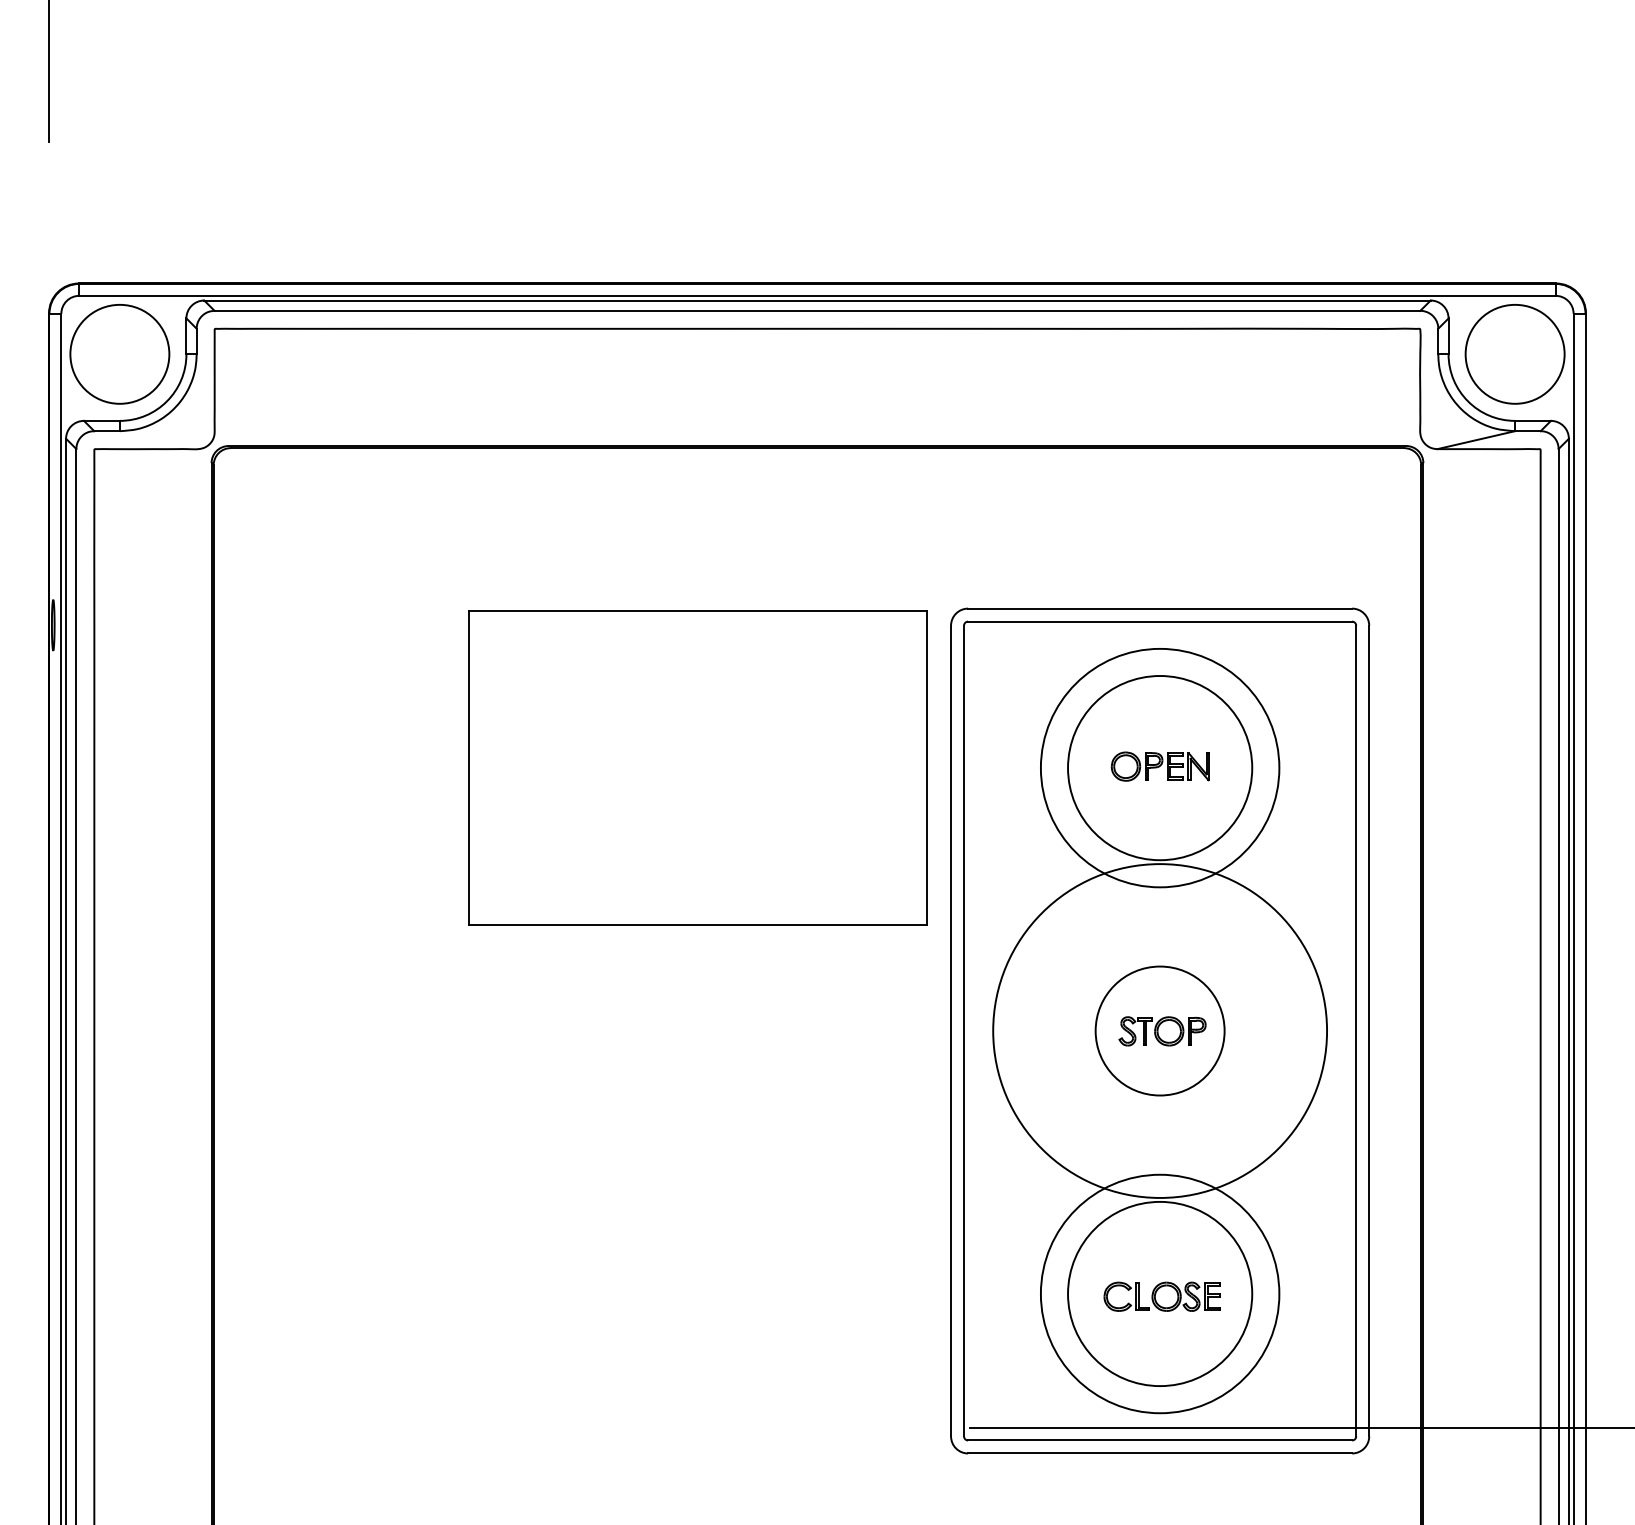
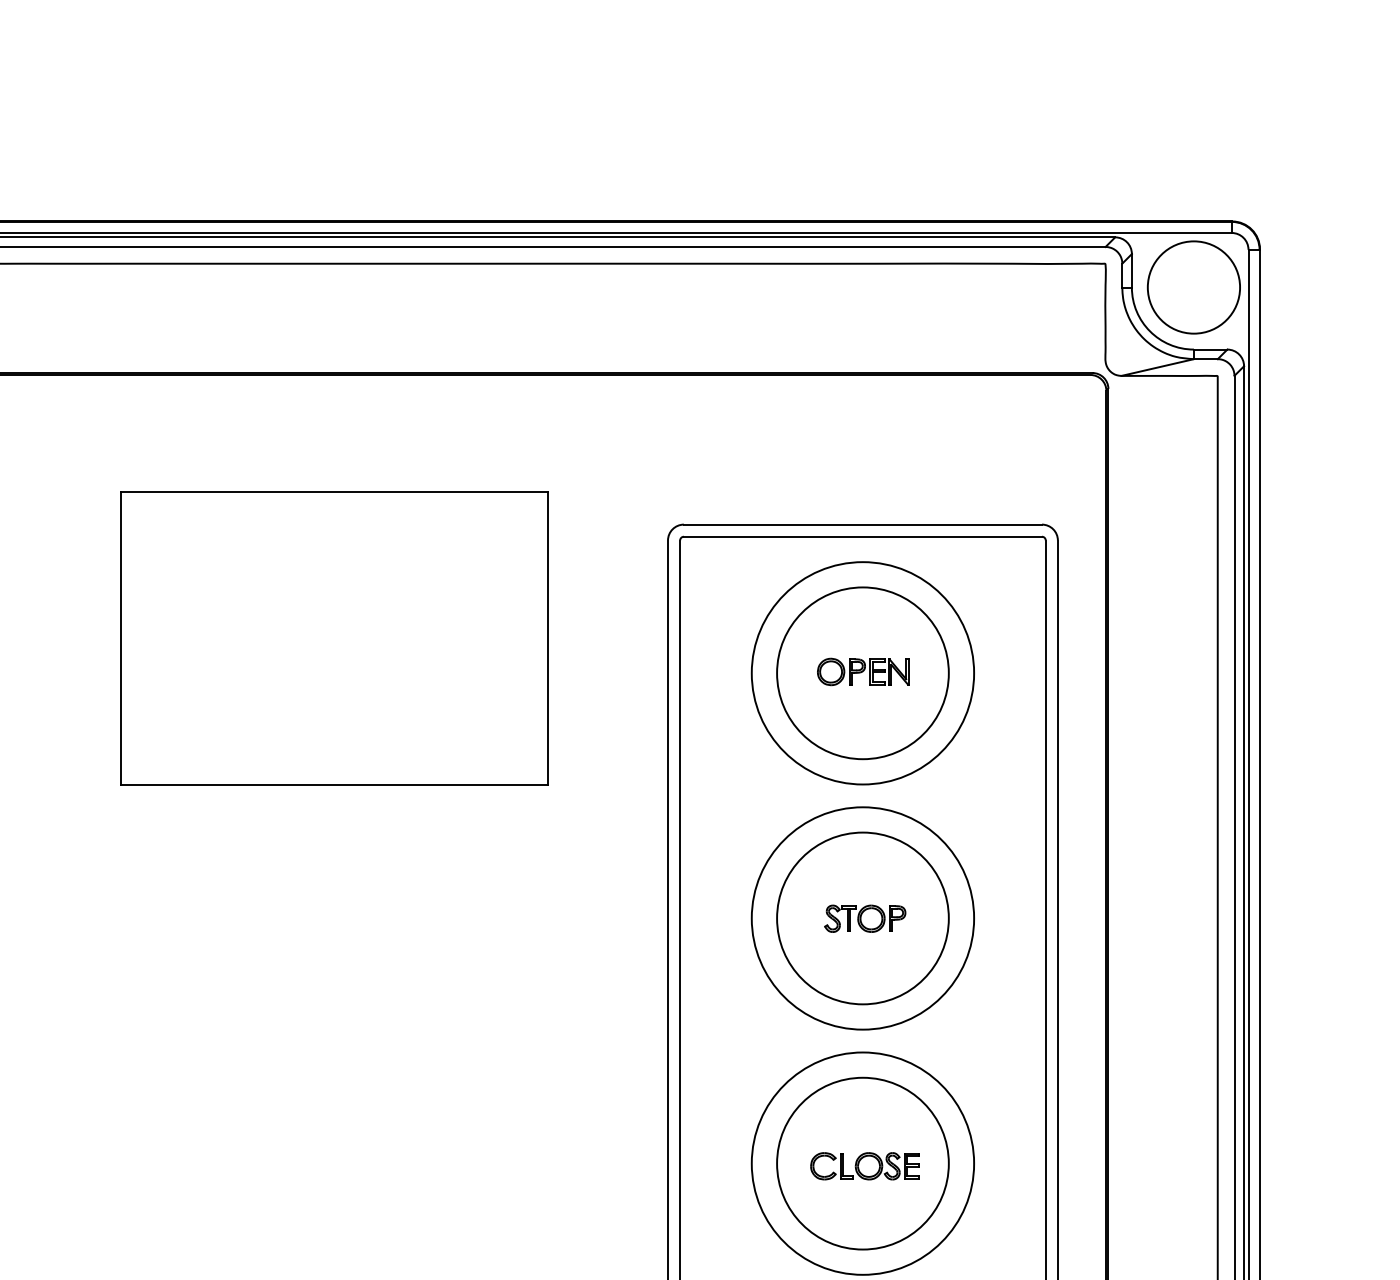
part: (697, 767) -> (333, 638), moved
circle: (1159, 1030) -> (862, 917), size x0.71
circle: (1160, 1030) -> (863, 917), size x1.43

